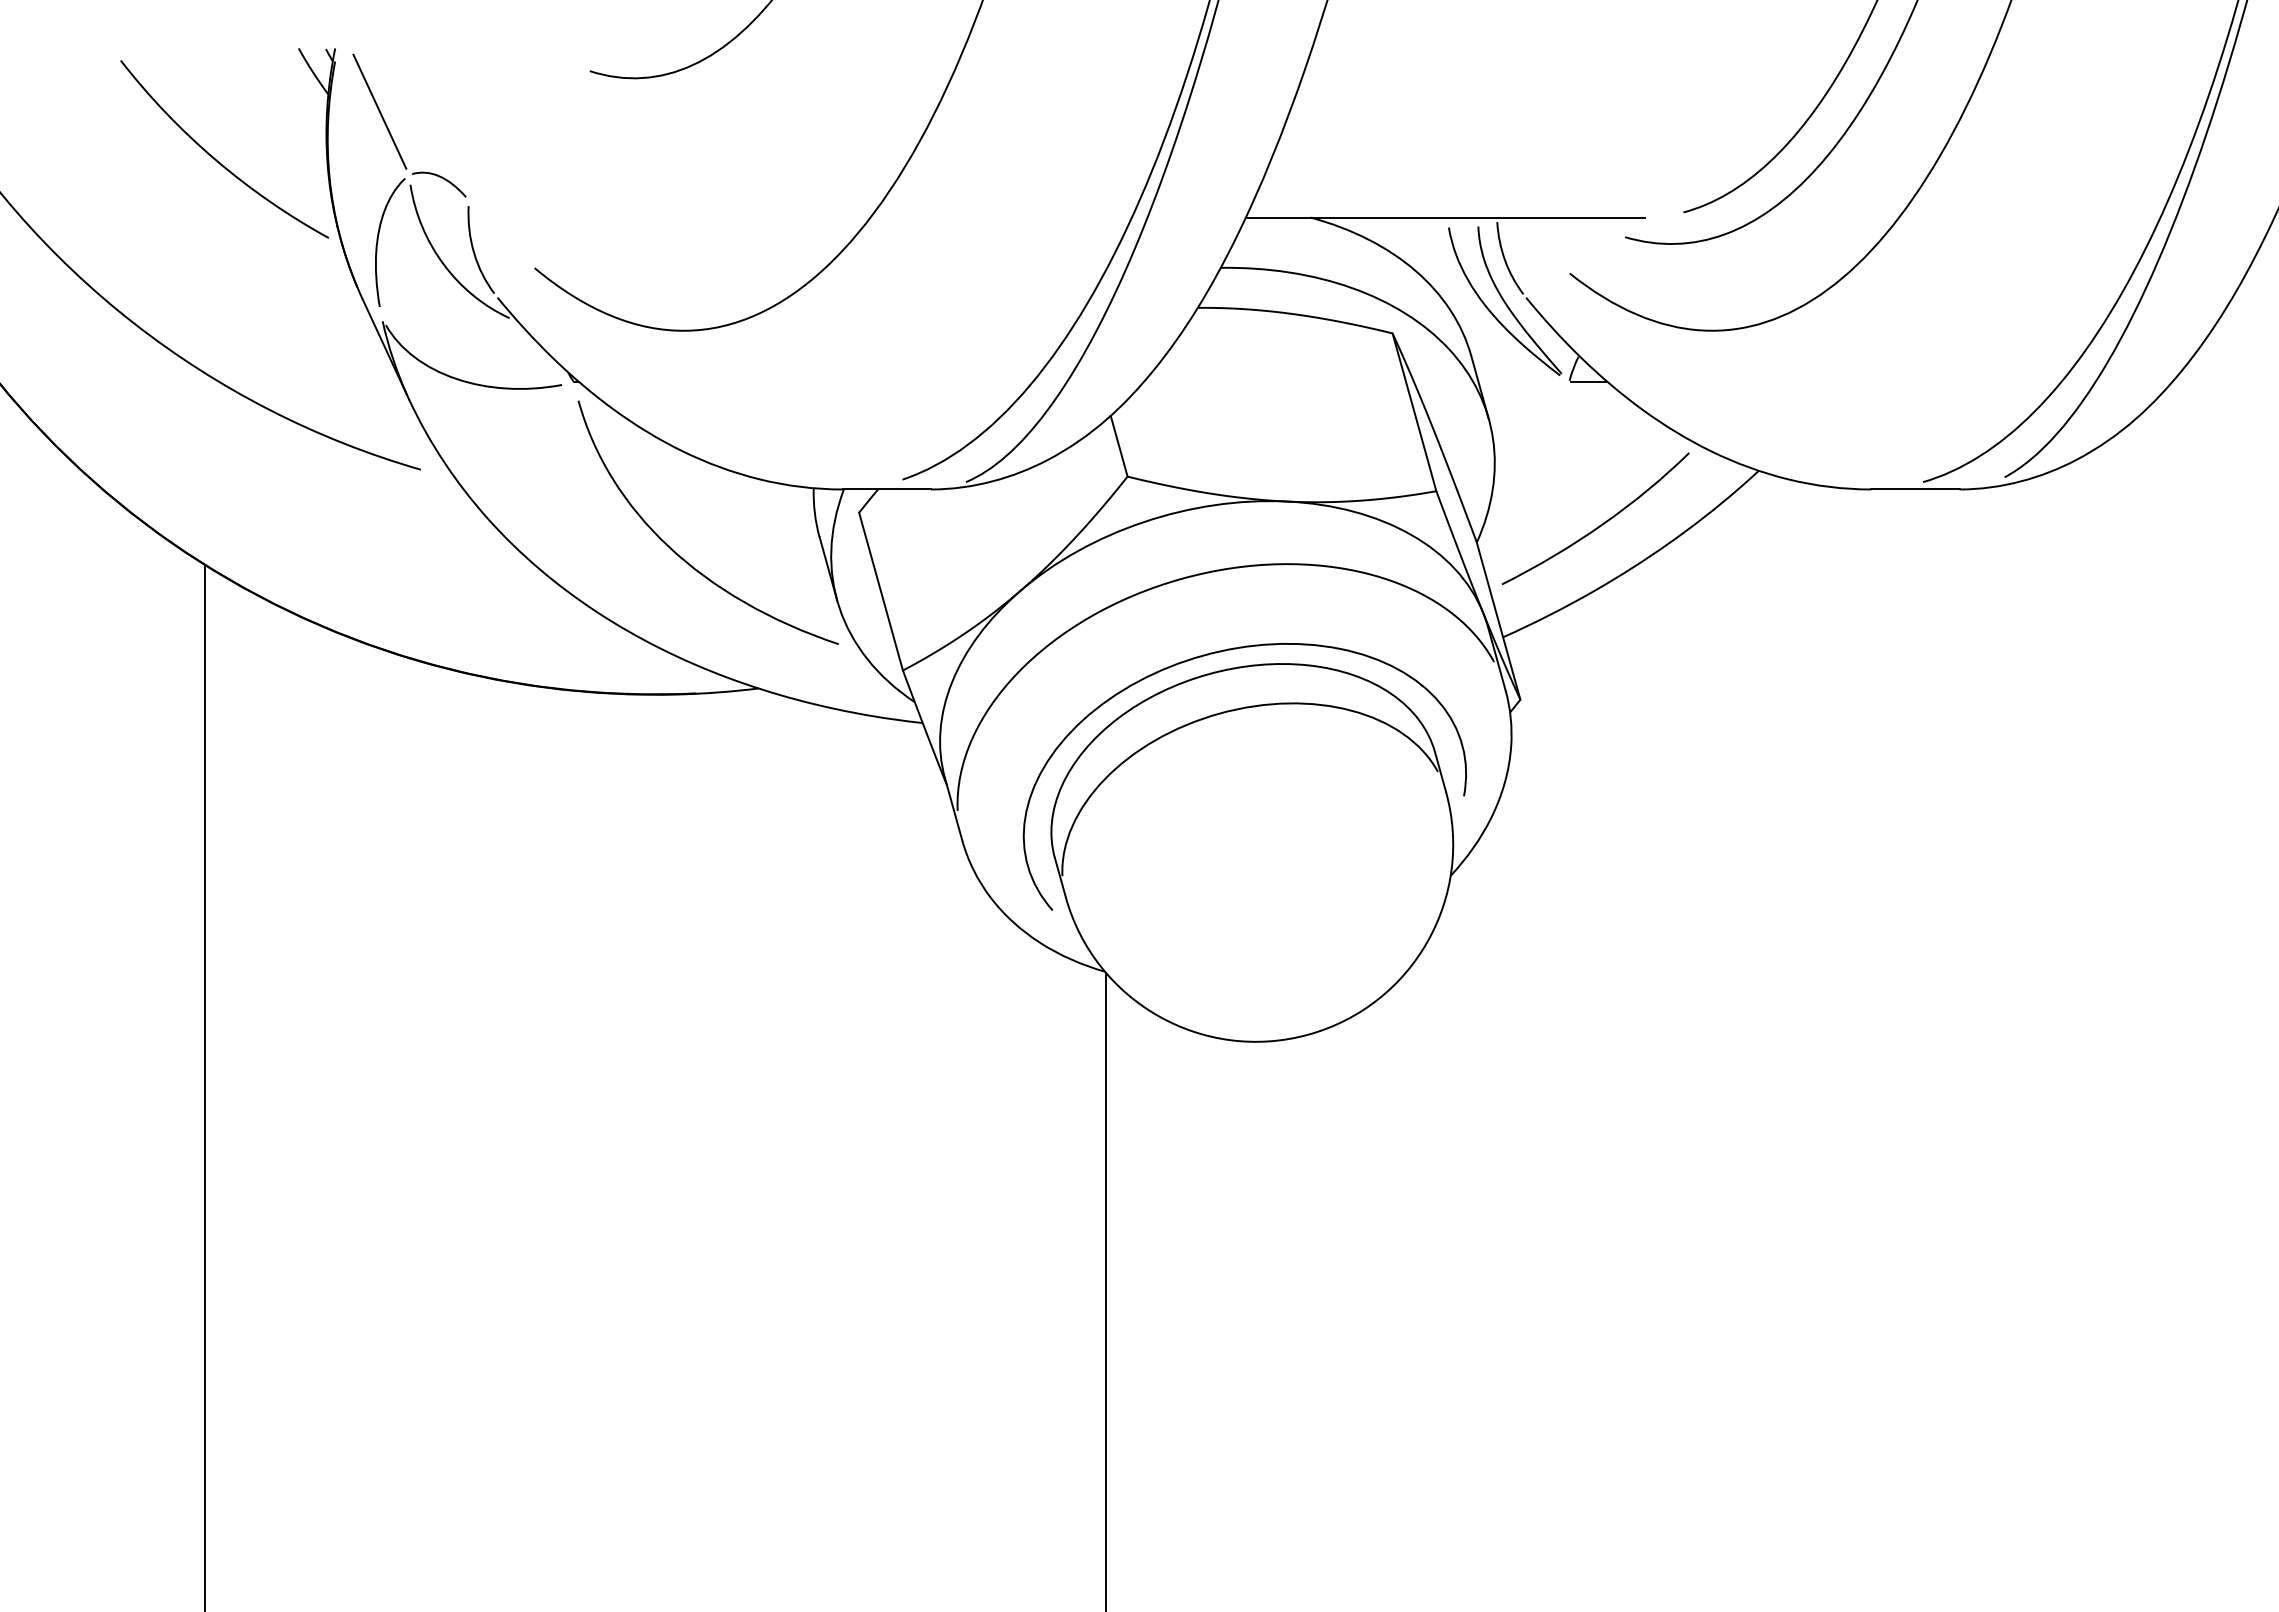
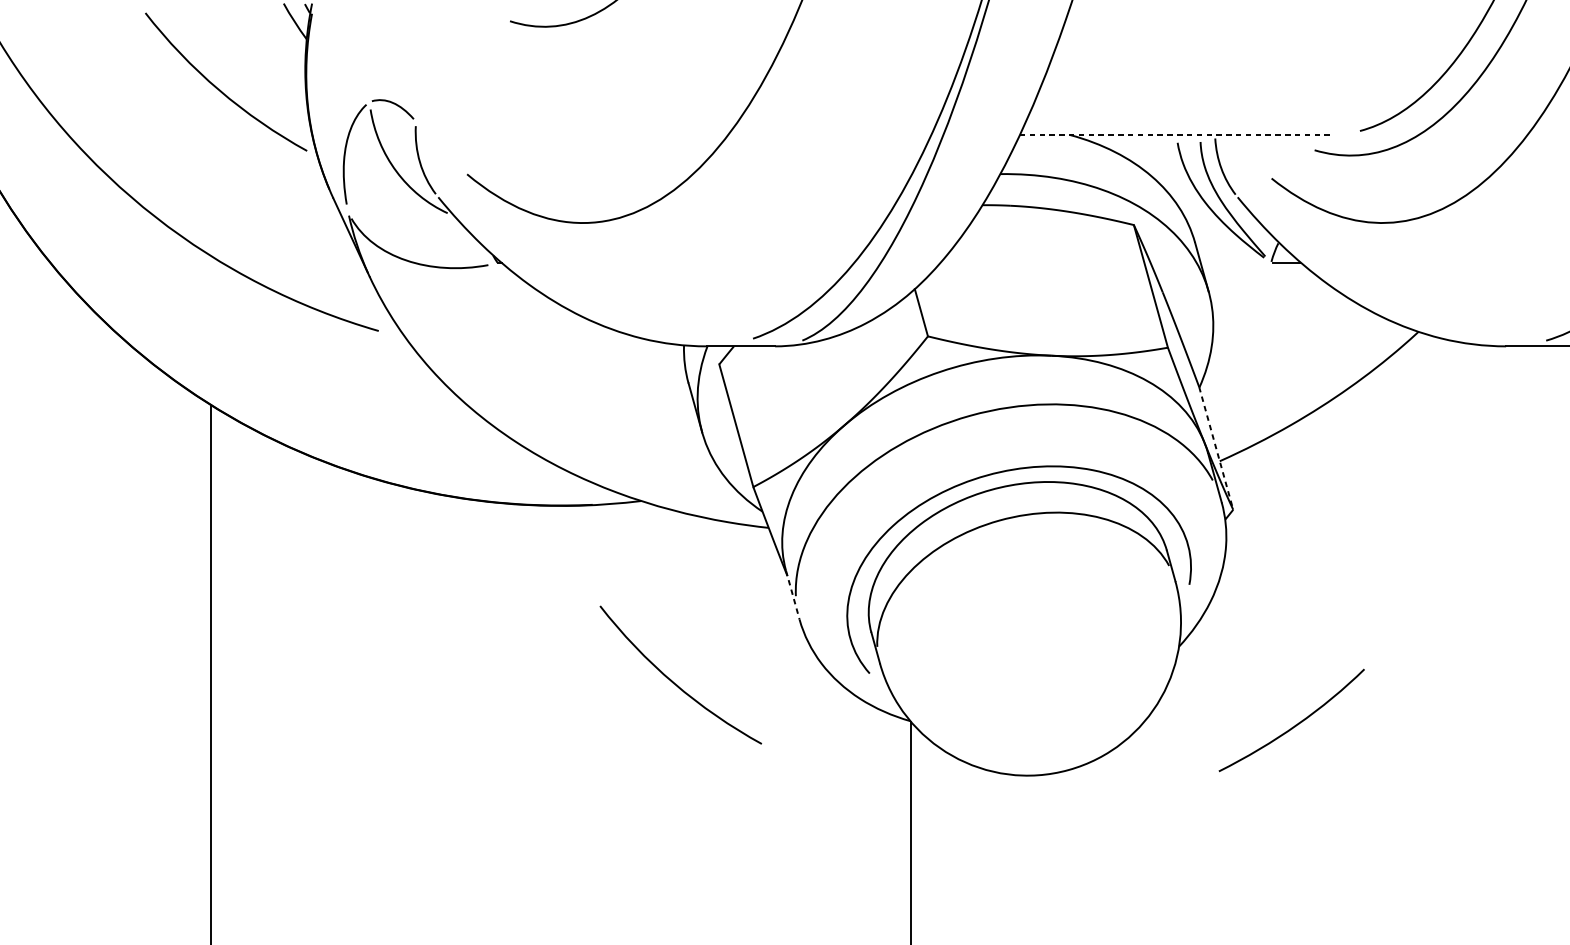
line: (379, 111) -> (346, 52), removed
line: (1445, 217) -> (1175, 134), solid -> dashed
curve: (1600, 524) -> (1295, 724), moved
curve: (680, 555) -> (580, 397), removed
line: (1498, 620) -> (1216, 448), solid -> dashed
line: (953, 809) -> (792, 595), solid -> dashed
curve: (800, 921) -> (673, 682), added

